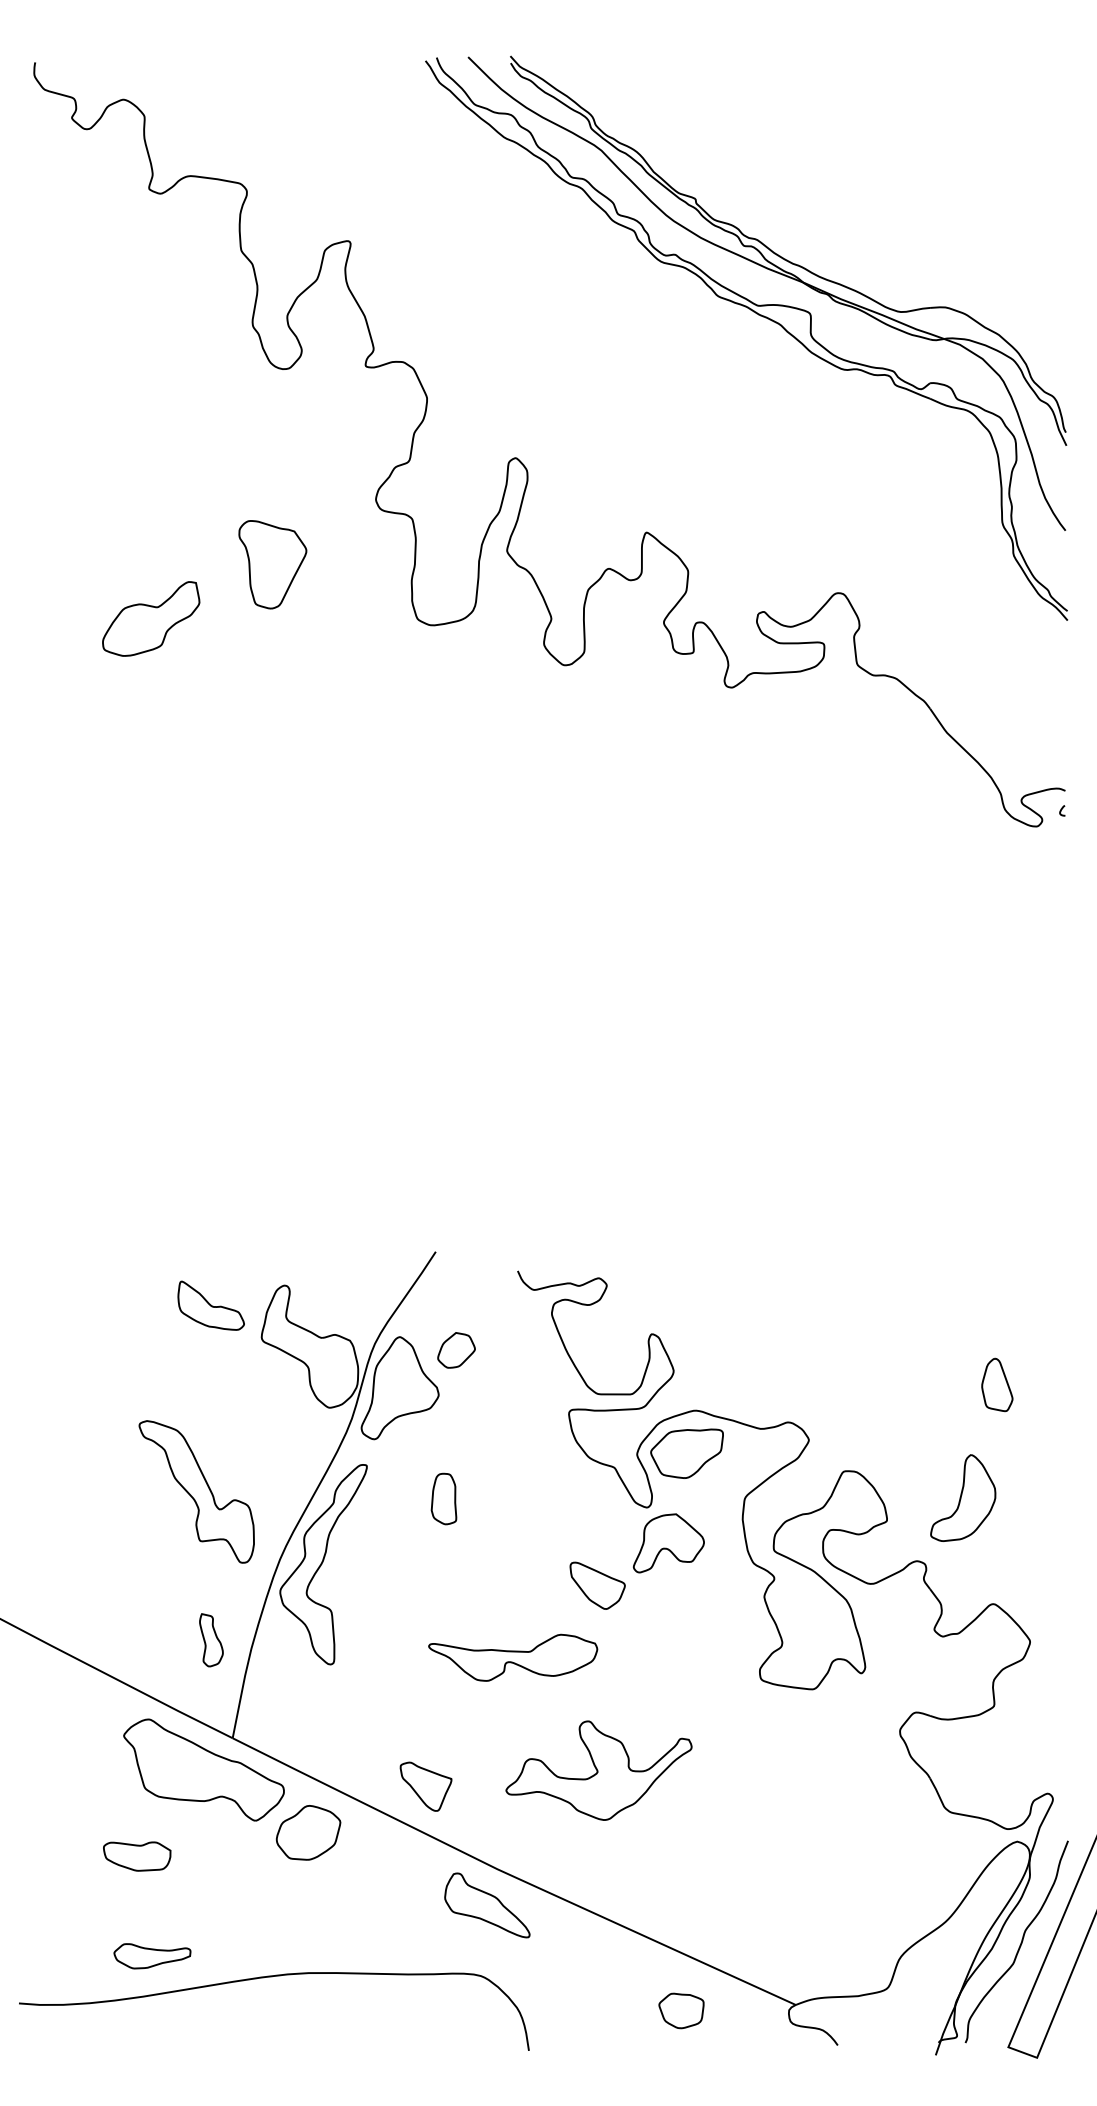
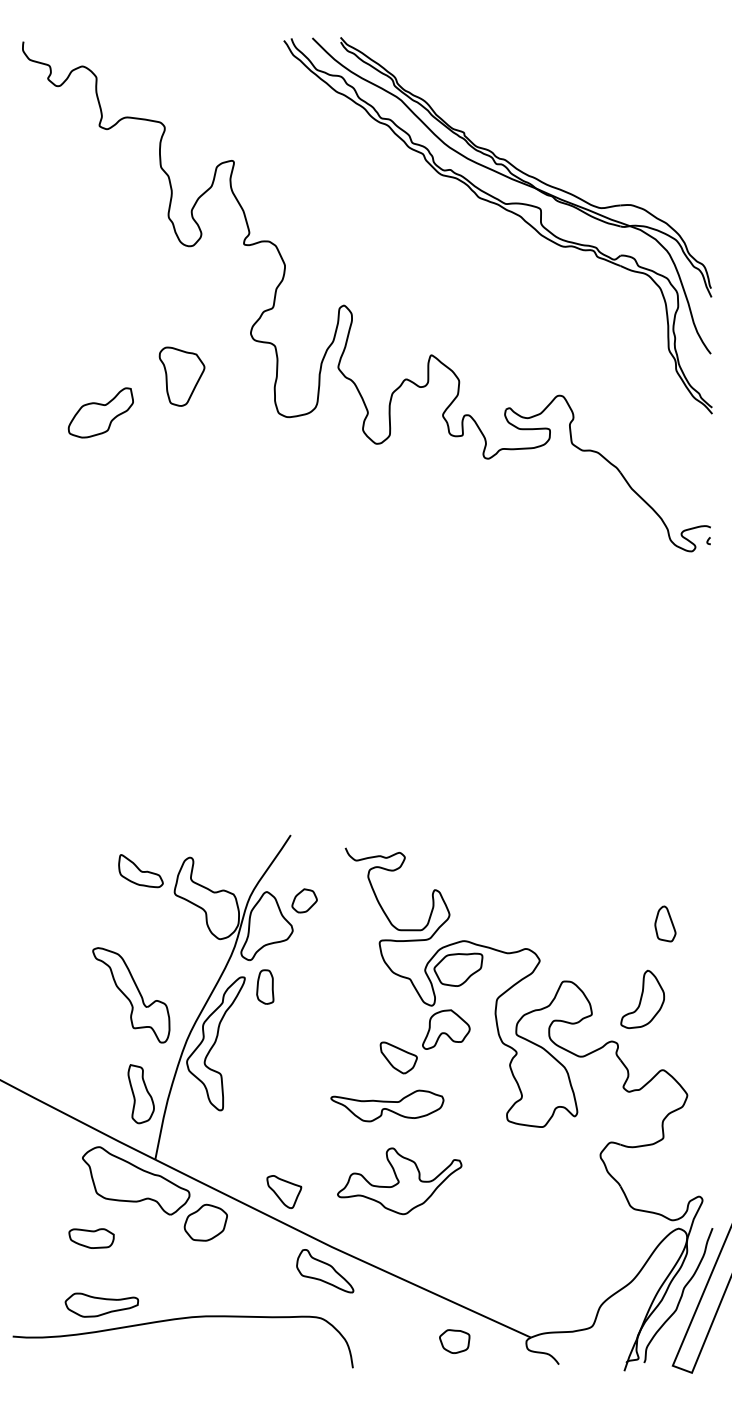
part: (444, 1498) -> (265, 986), moved
part: (210, 1640) -> (140, 1094), size x1.67
part: (513, 1657) -> (387, 1105), moved
part: (152, 1955) -> (101, 1304), size x1.43

